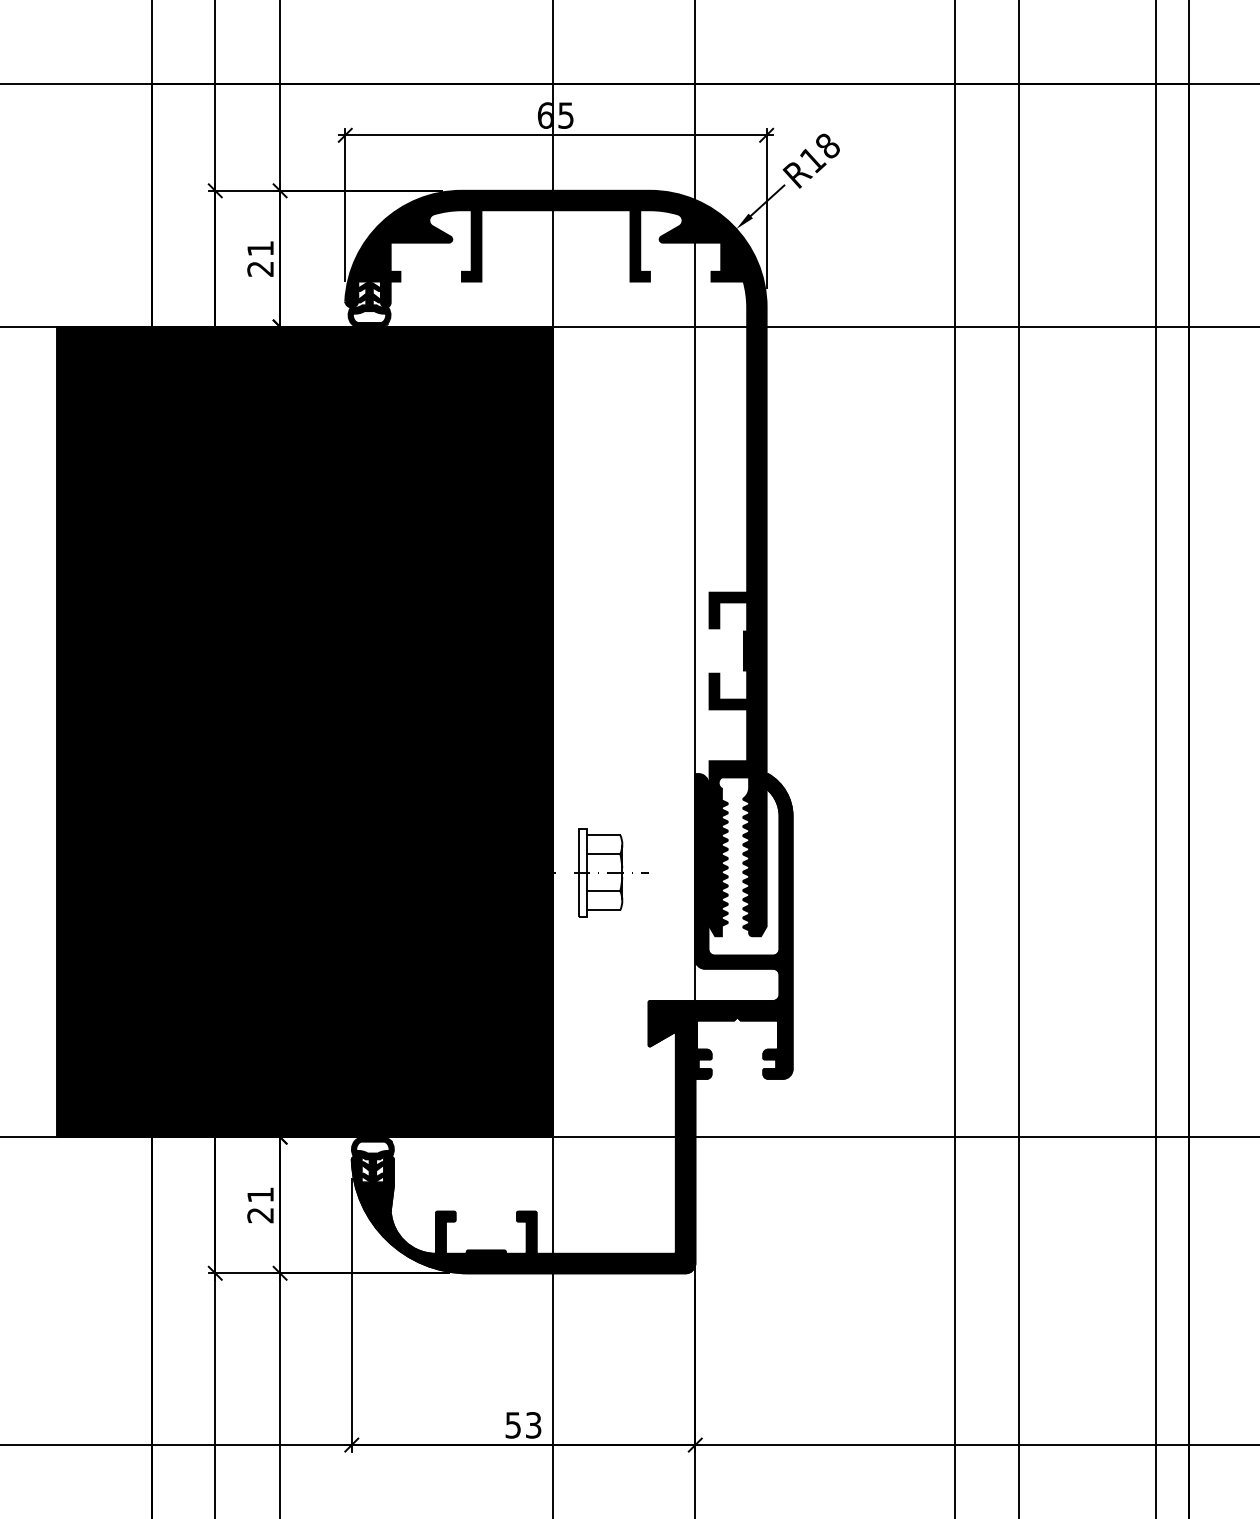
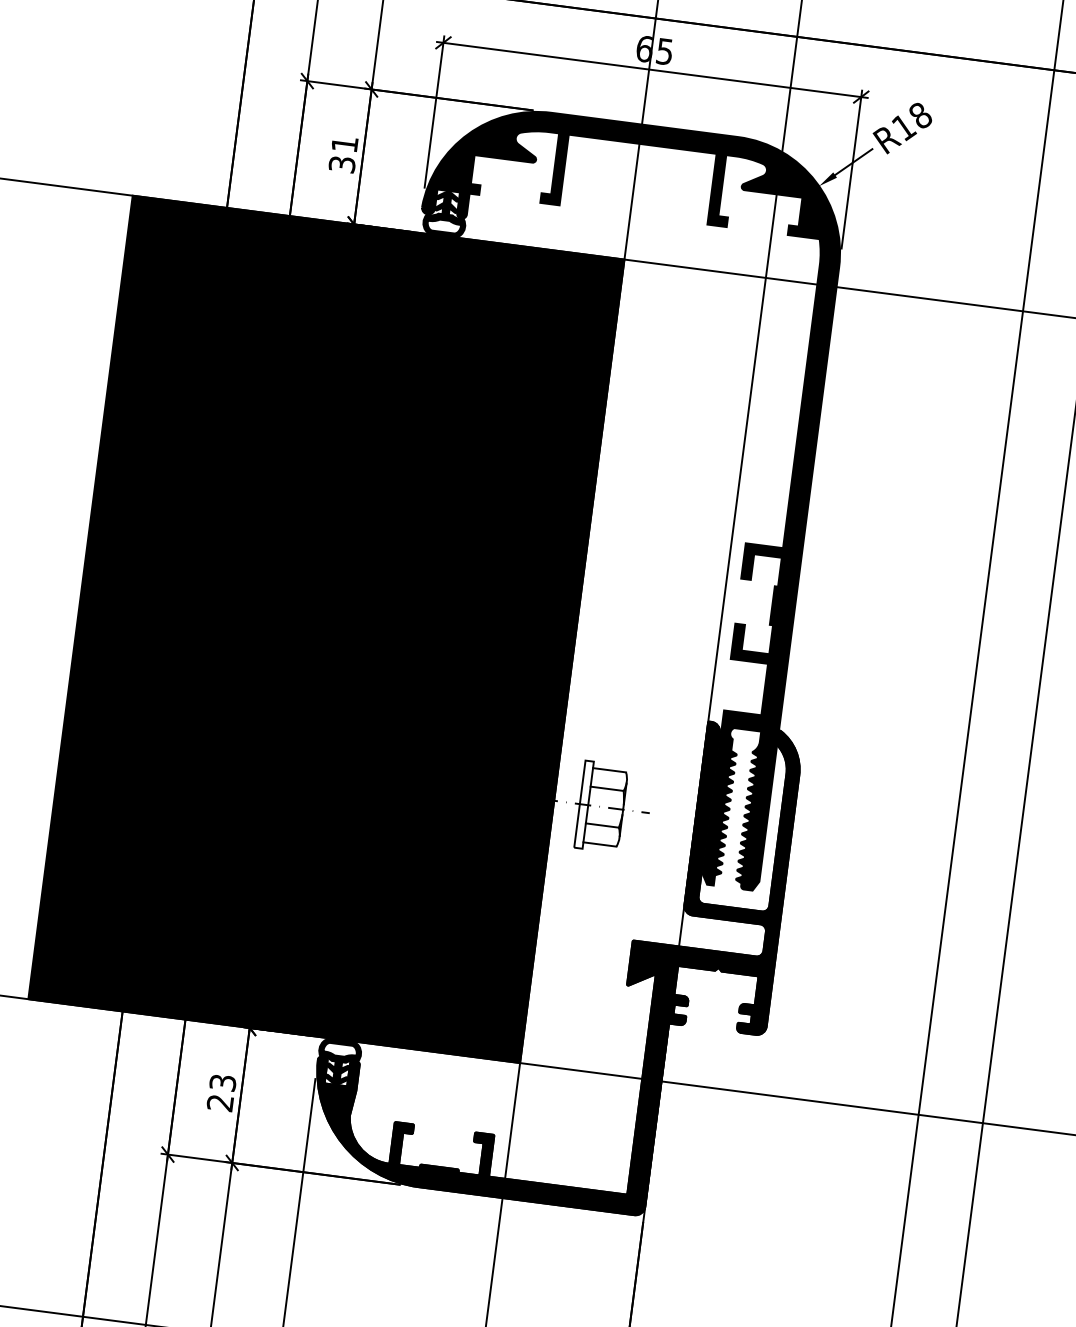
text: (260, 268) -> (342, 163), 21 -> 31
text: (260, 1194) -> (222, 1082), 21 -> 23

